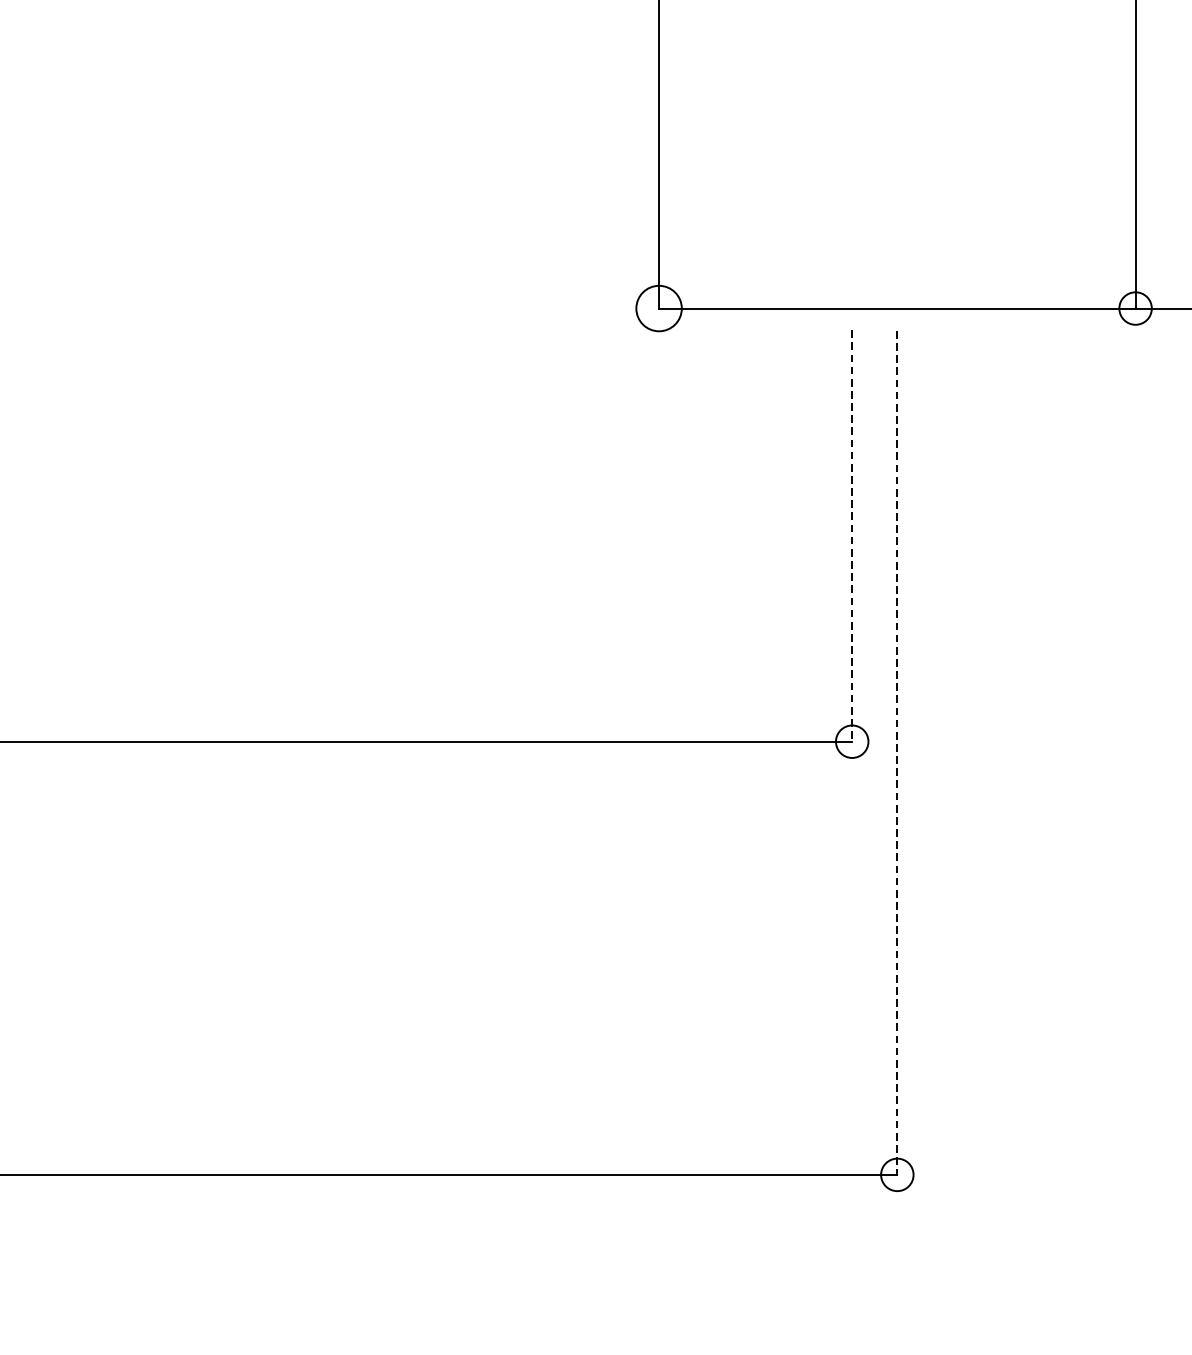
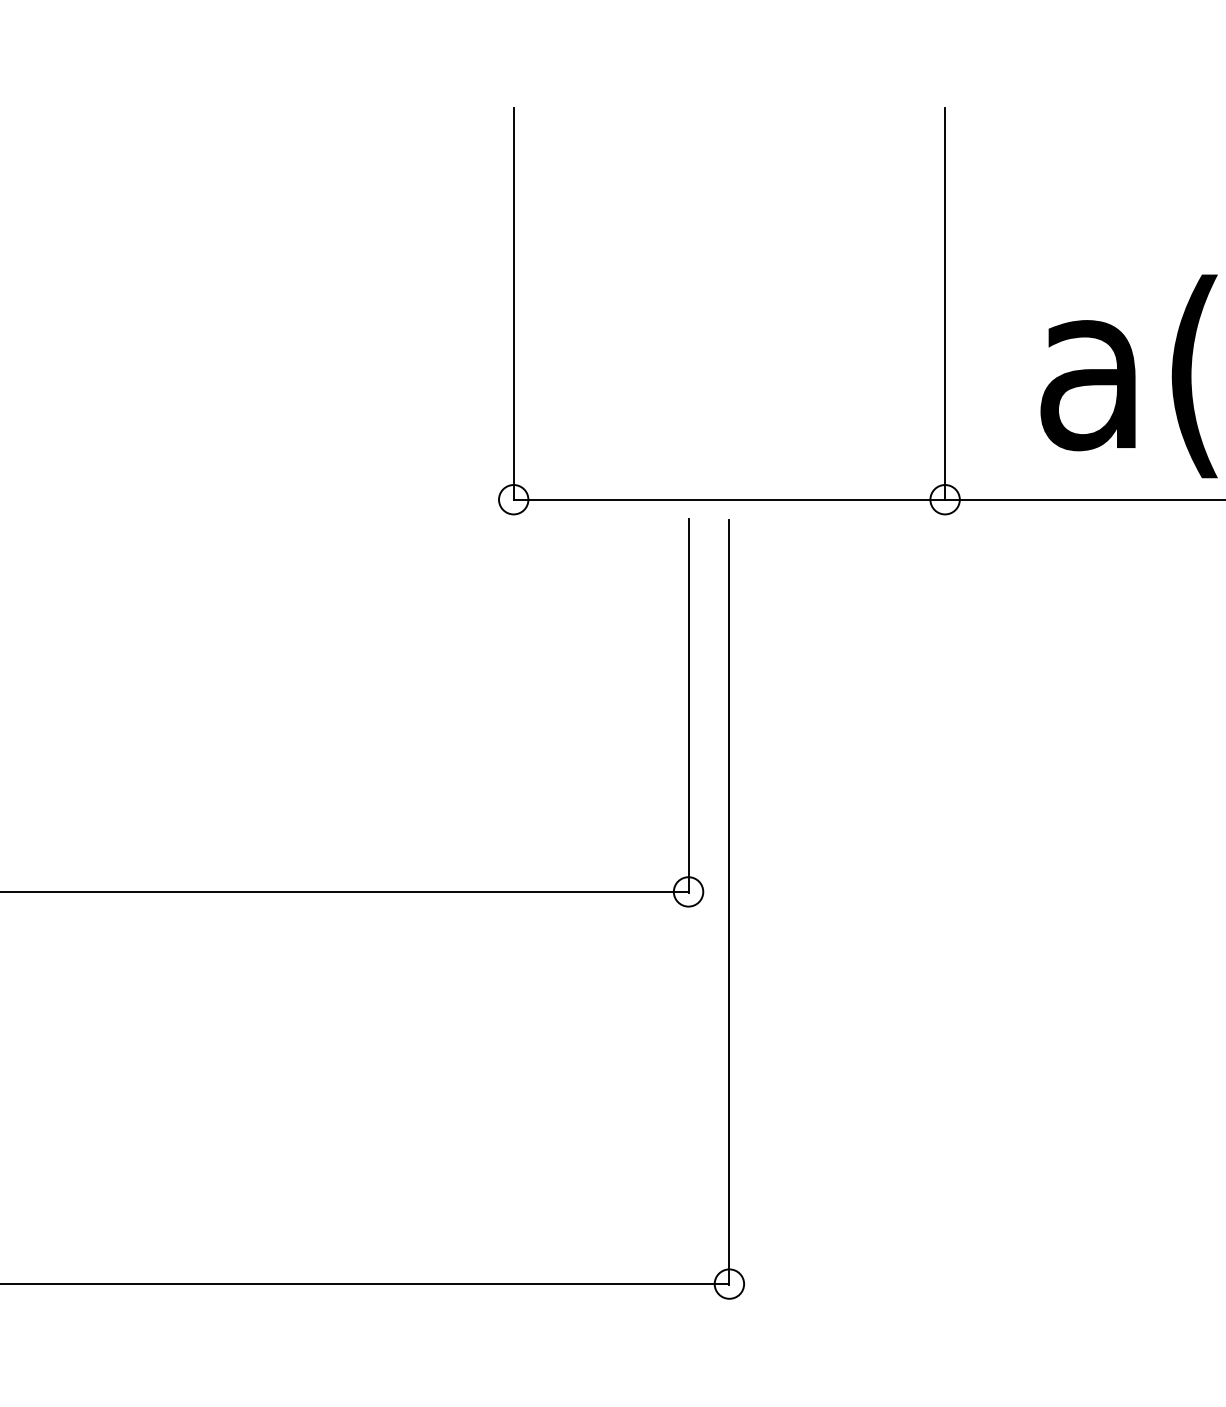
circle: (658, 308) -> (513, 499), size x0.71
line: (852, 535) -> (688, 705), dashed -> solid
line: (897, 753) -> (729, 902), dashed -> solid

